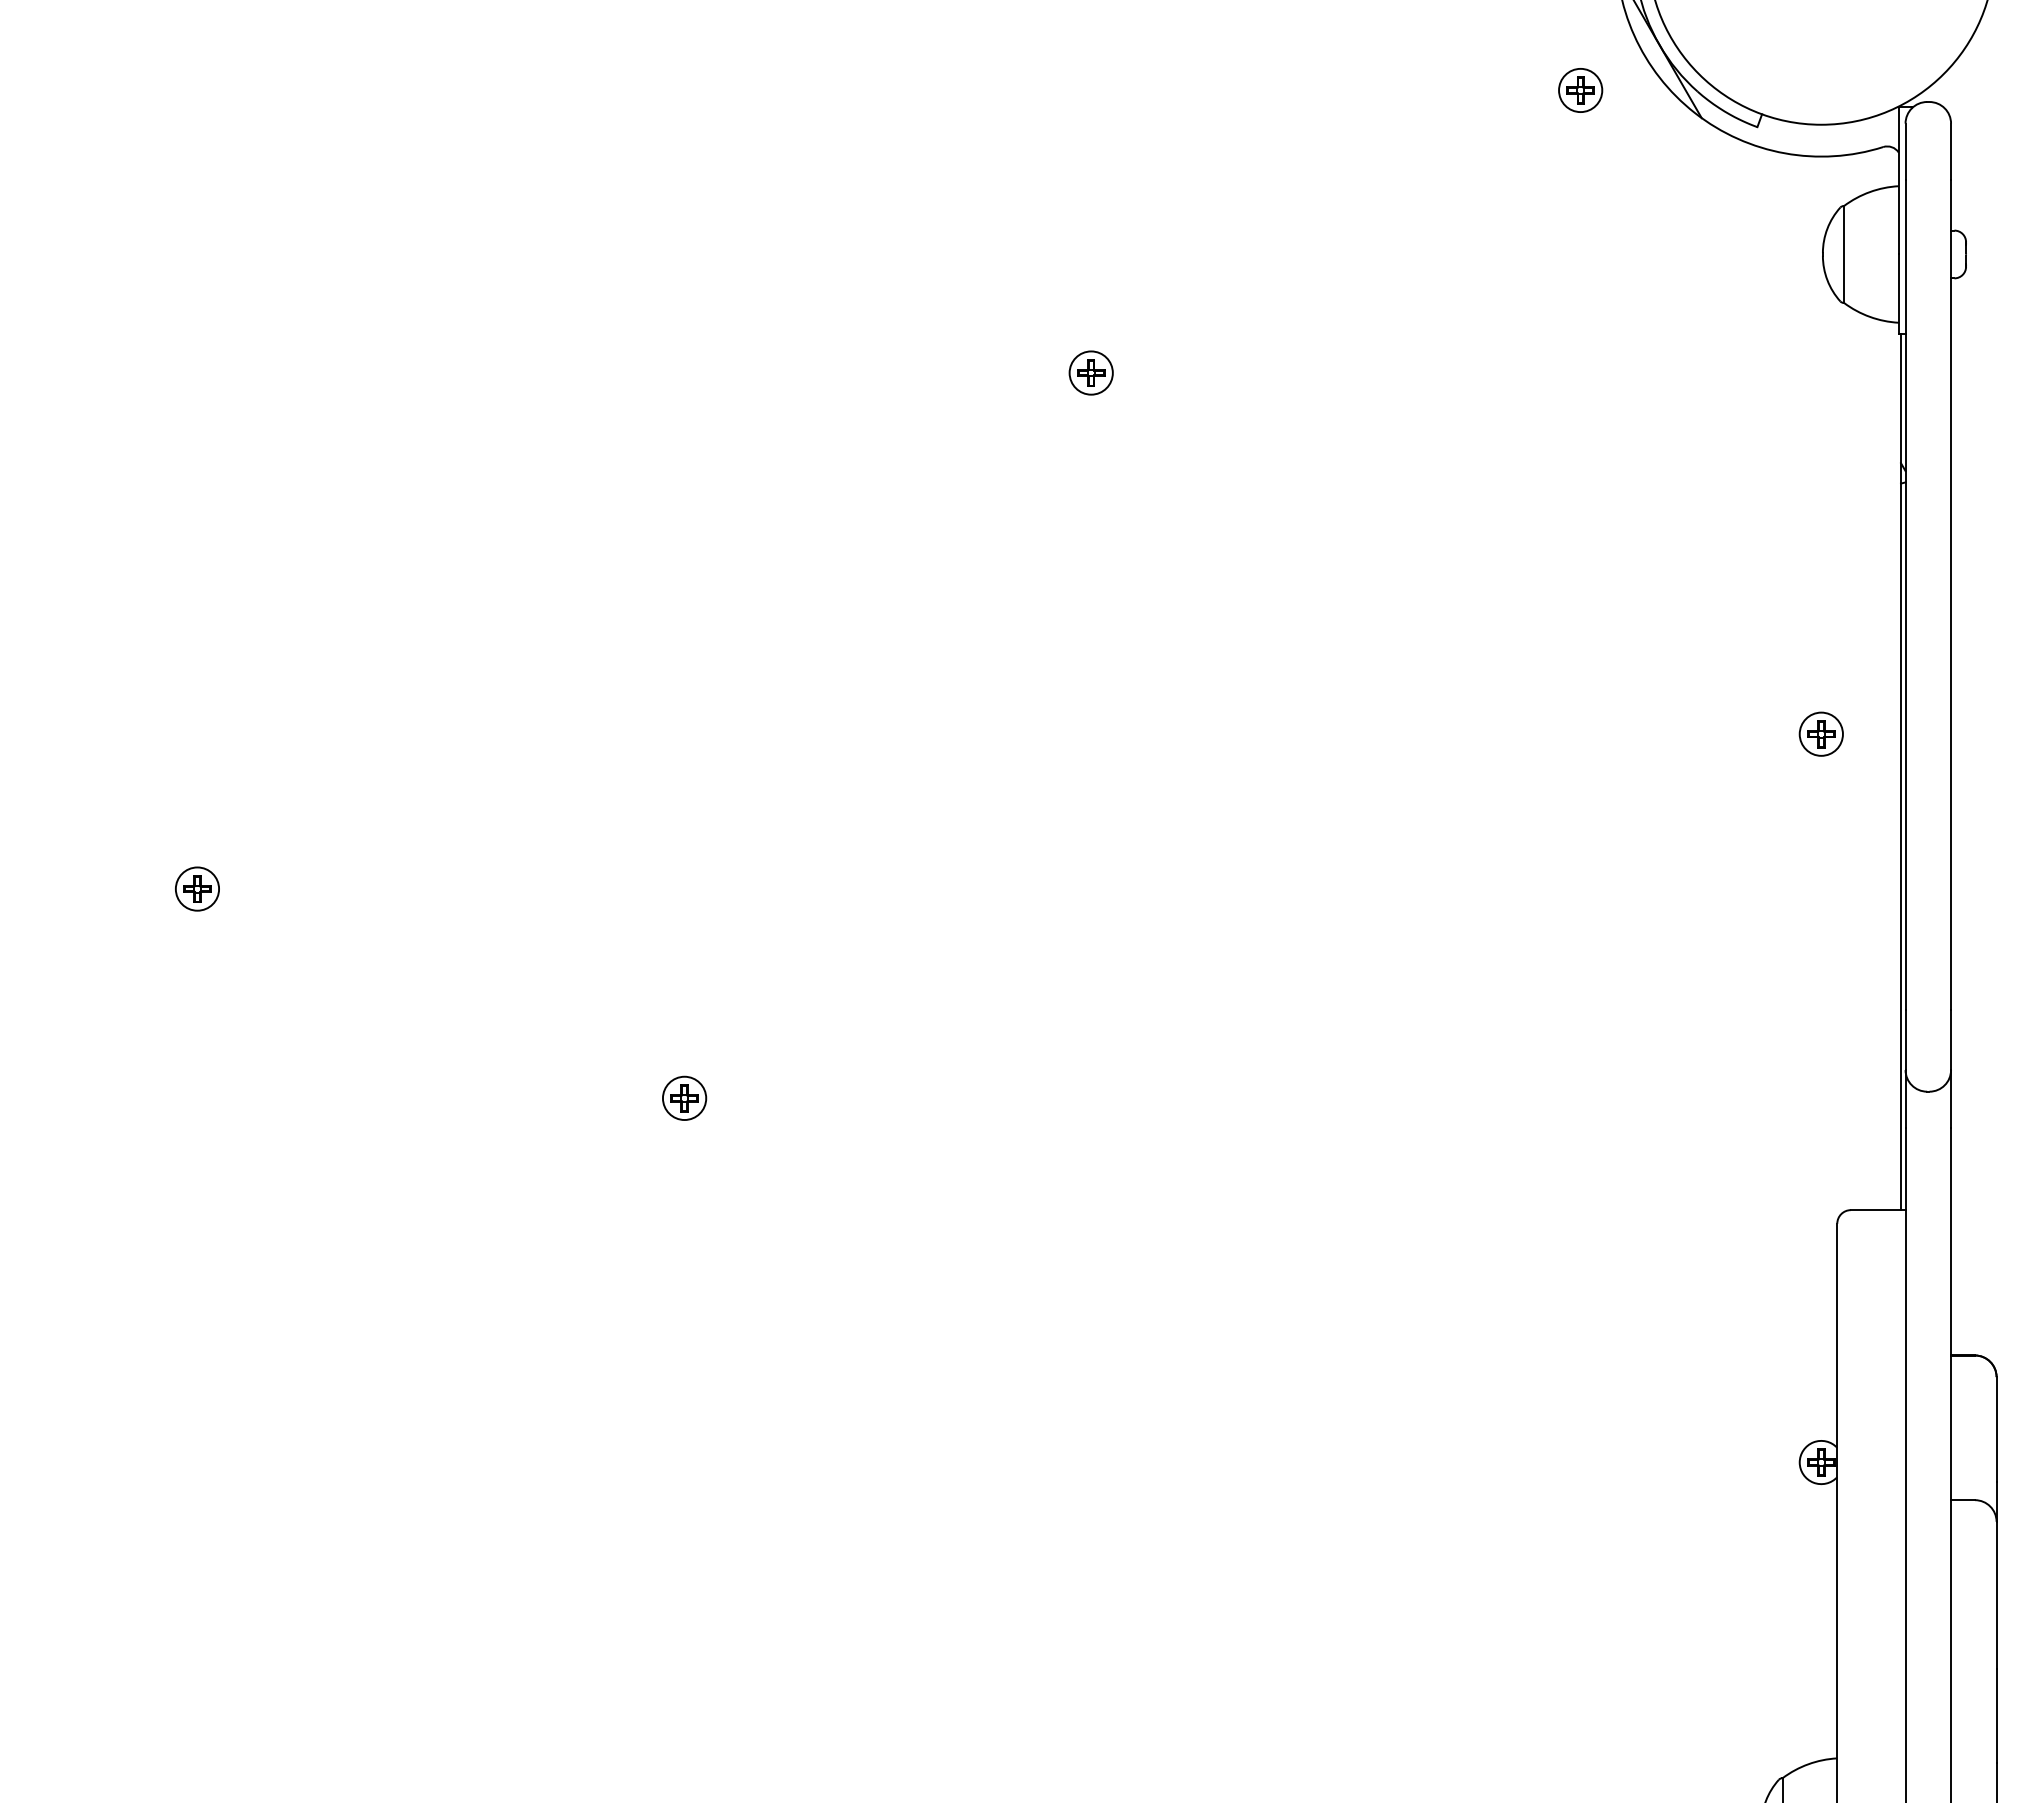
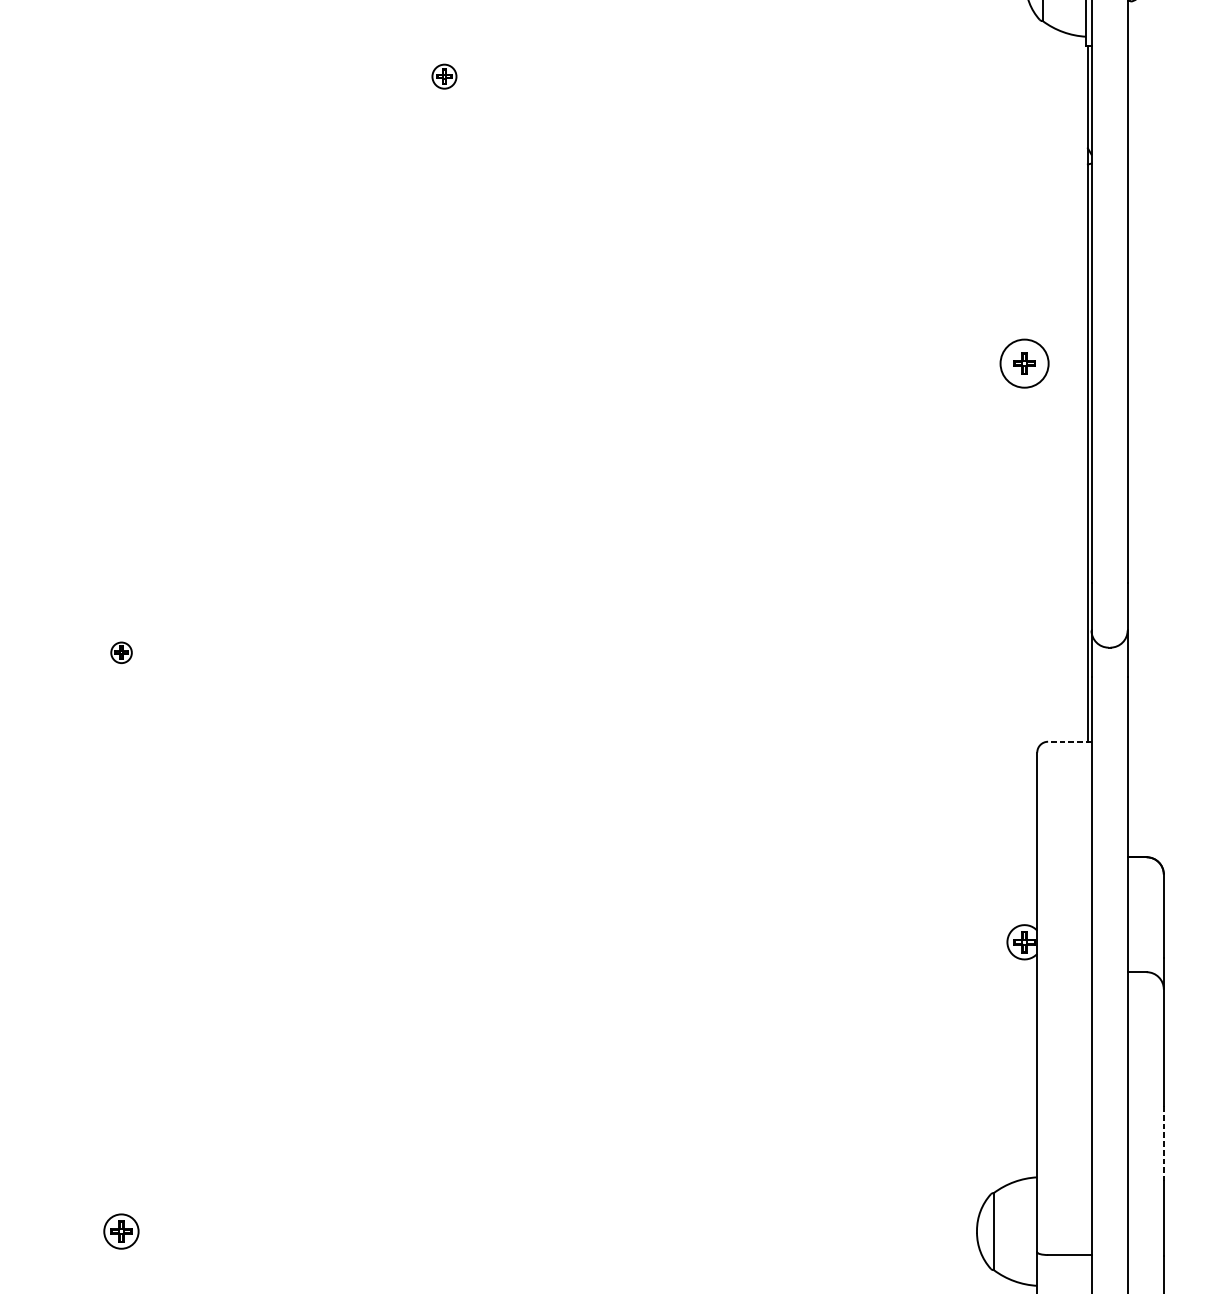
part: (1090, 372) -> (443, 76), size x0.7
circle: (1820, 733) -> (1023, 363), size x1.4
part: (684, 1097) -> (121, 652), size x0.6
line: (1877, 1210) -> (1069, 742), solid -> dashed
line: (1996, 1715) -> (1163, 1143), solid -> dashed

